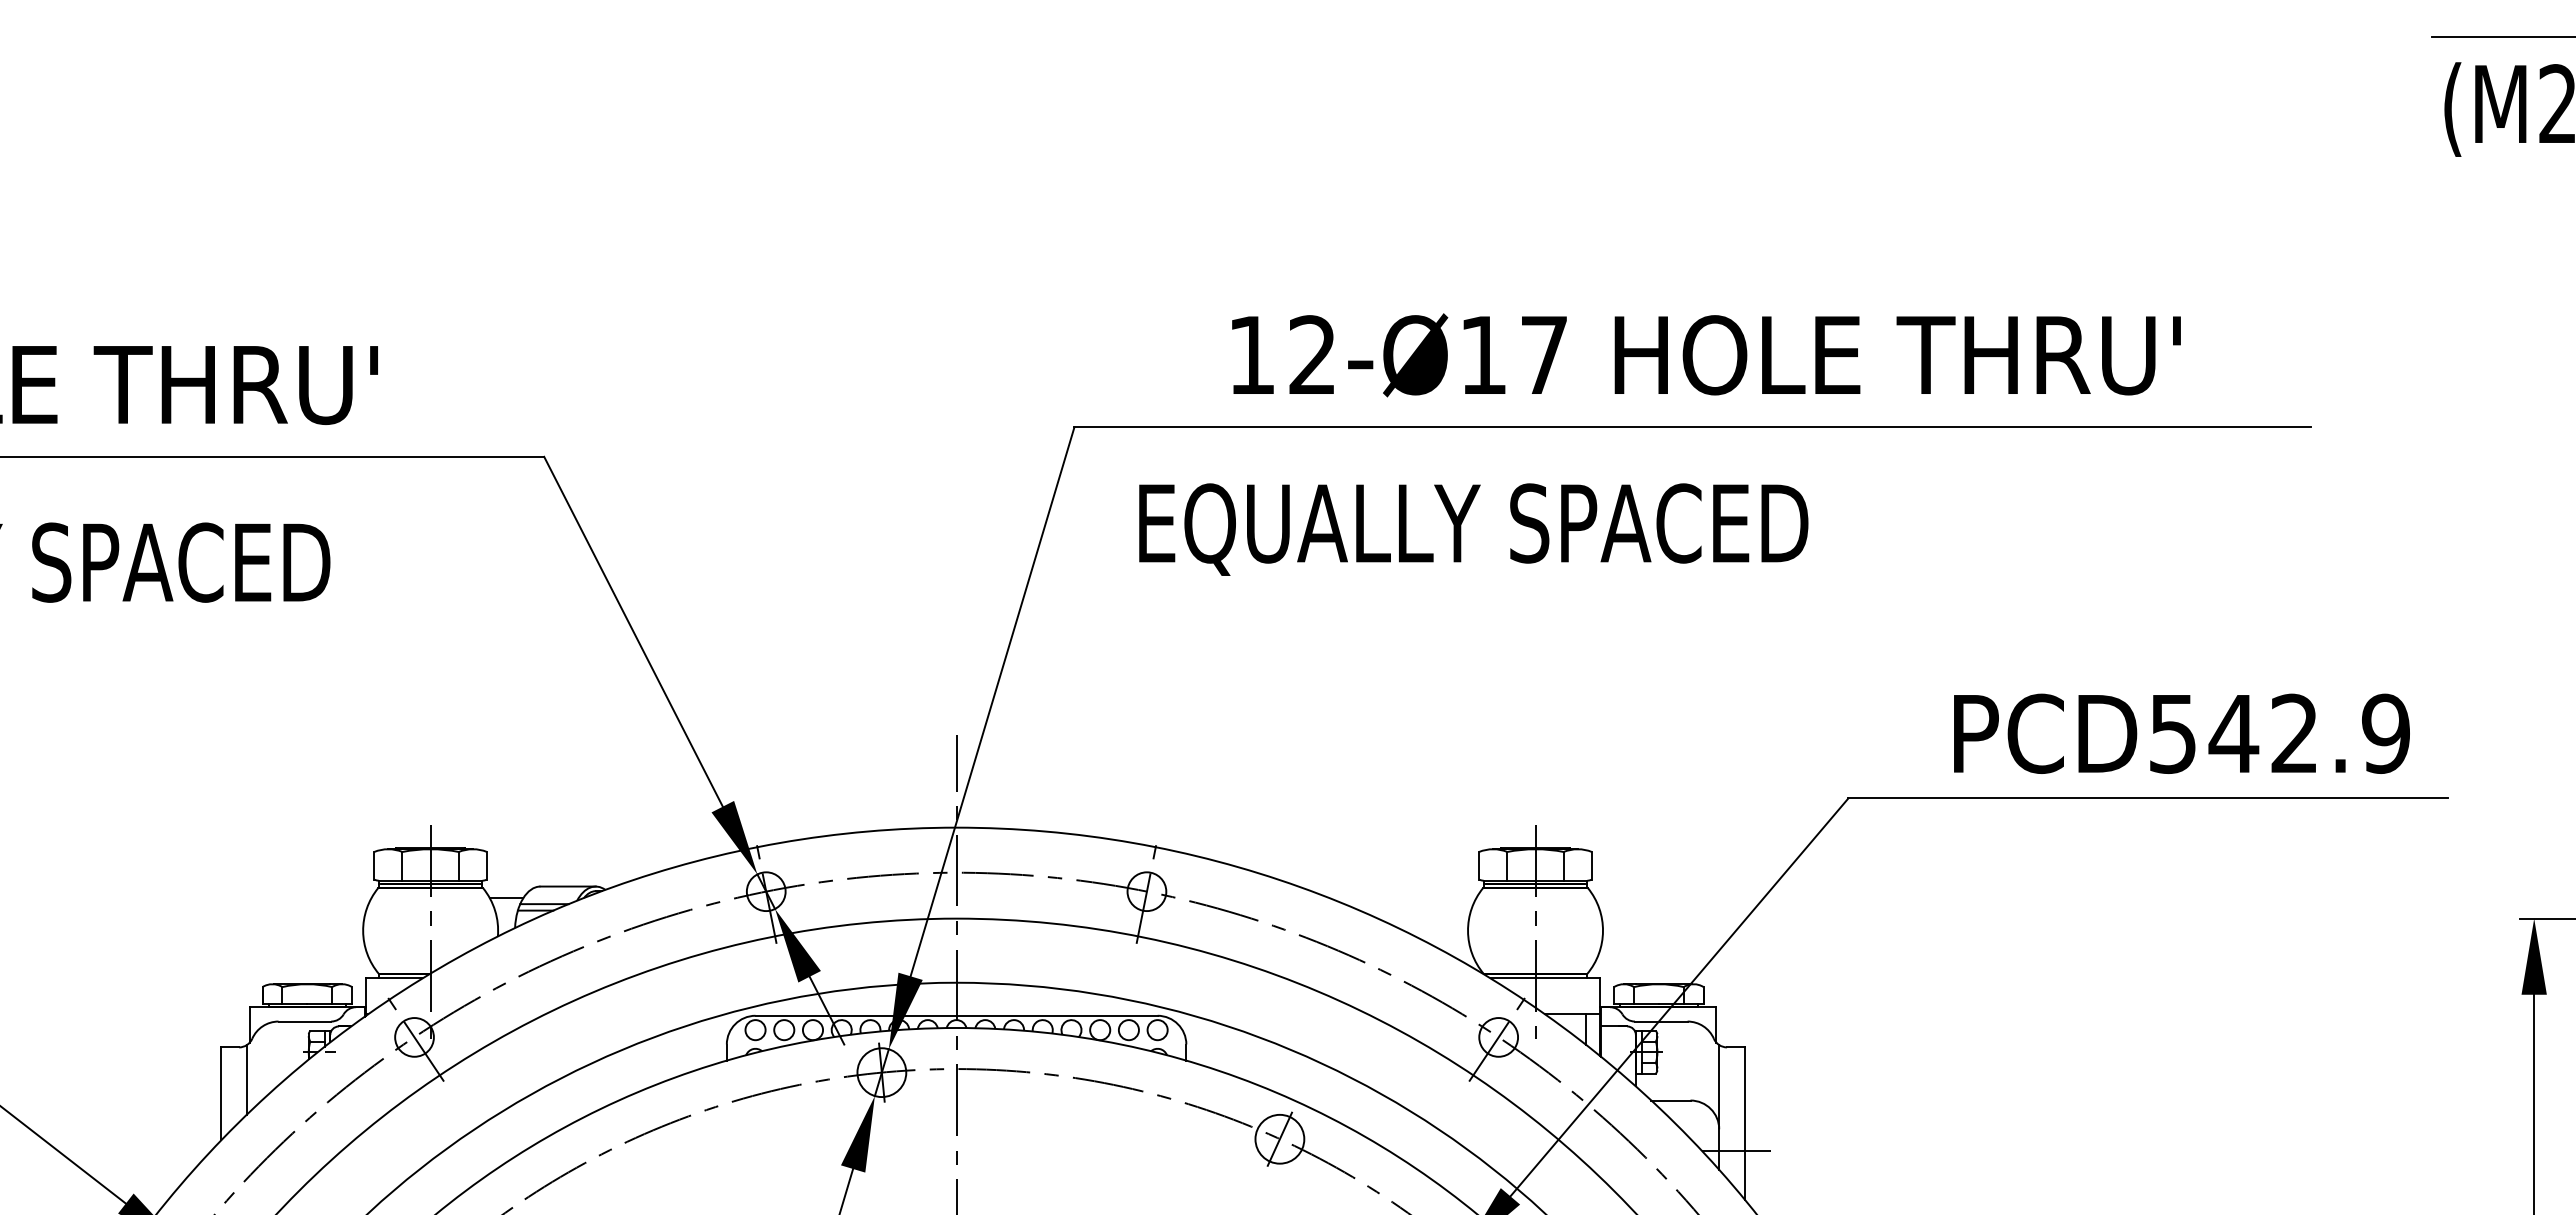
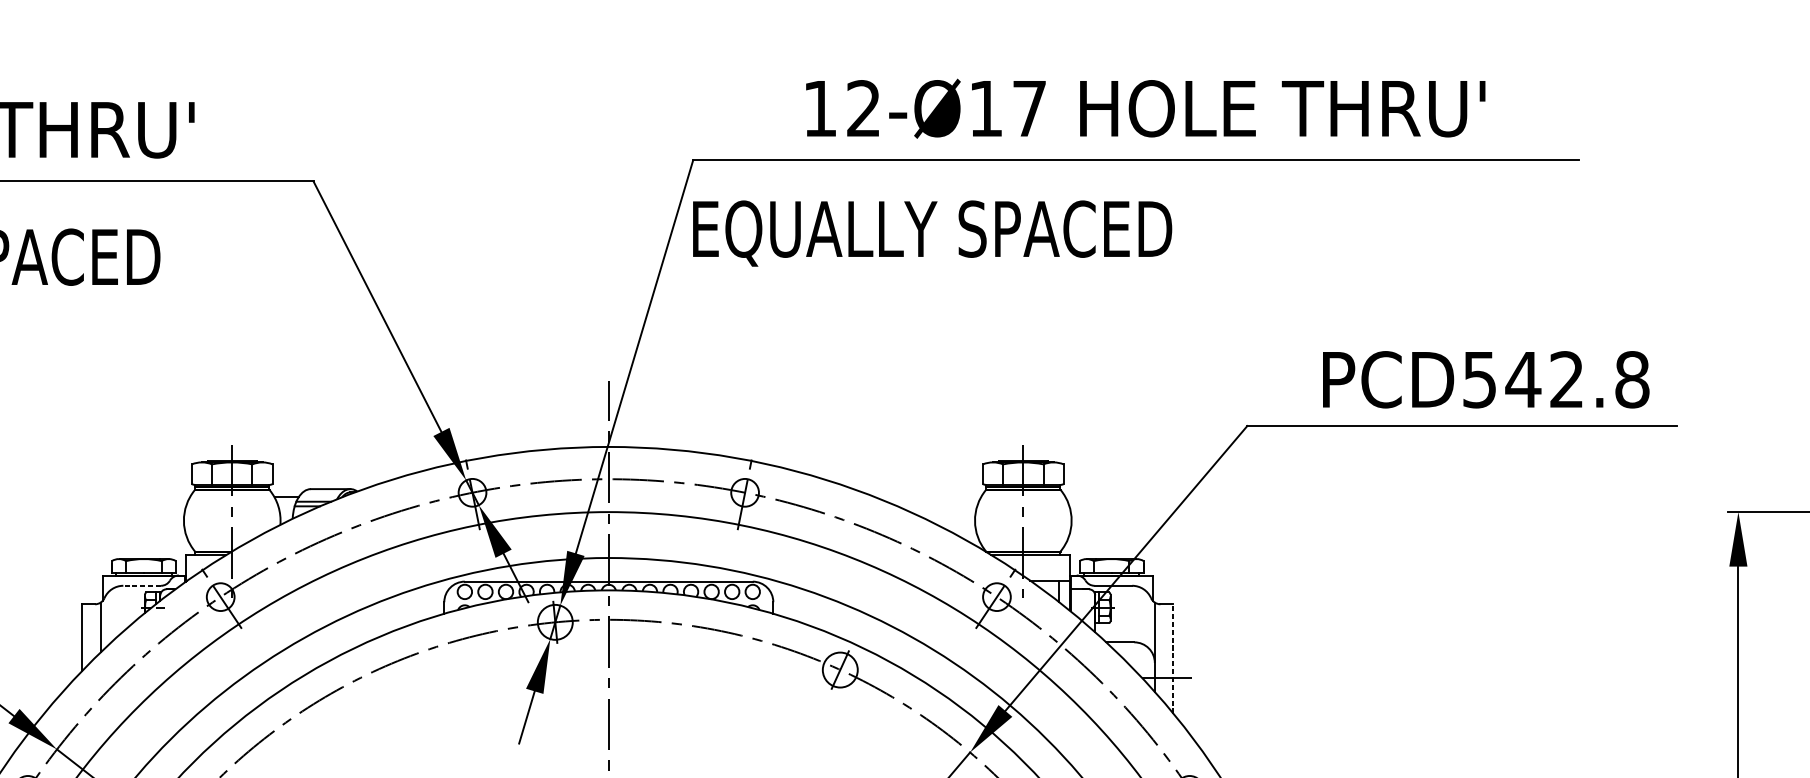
text: (1473, 529) -> (932, 233), moved
text: (2386, 733) -> (1632, 379), PCD542.9 -> PCD542.8
line: (304, 1021) -> (141, 585), solid -> dashed
line: (1745, 1123) -> (1173, 658), solid -> dashed

